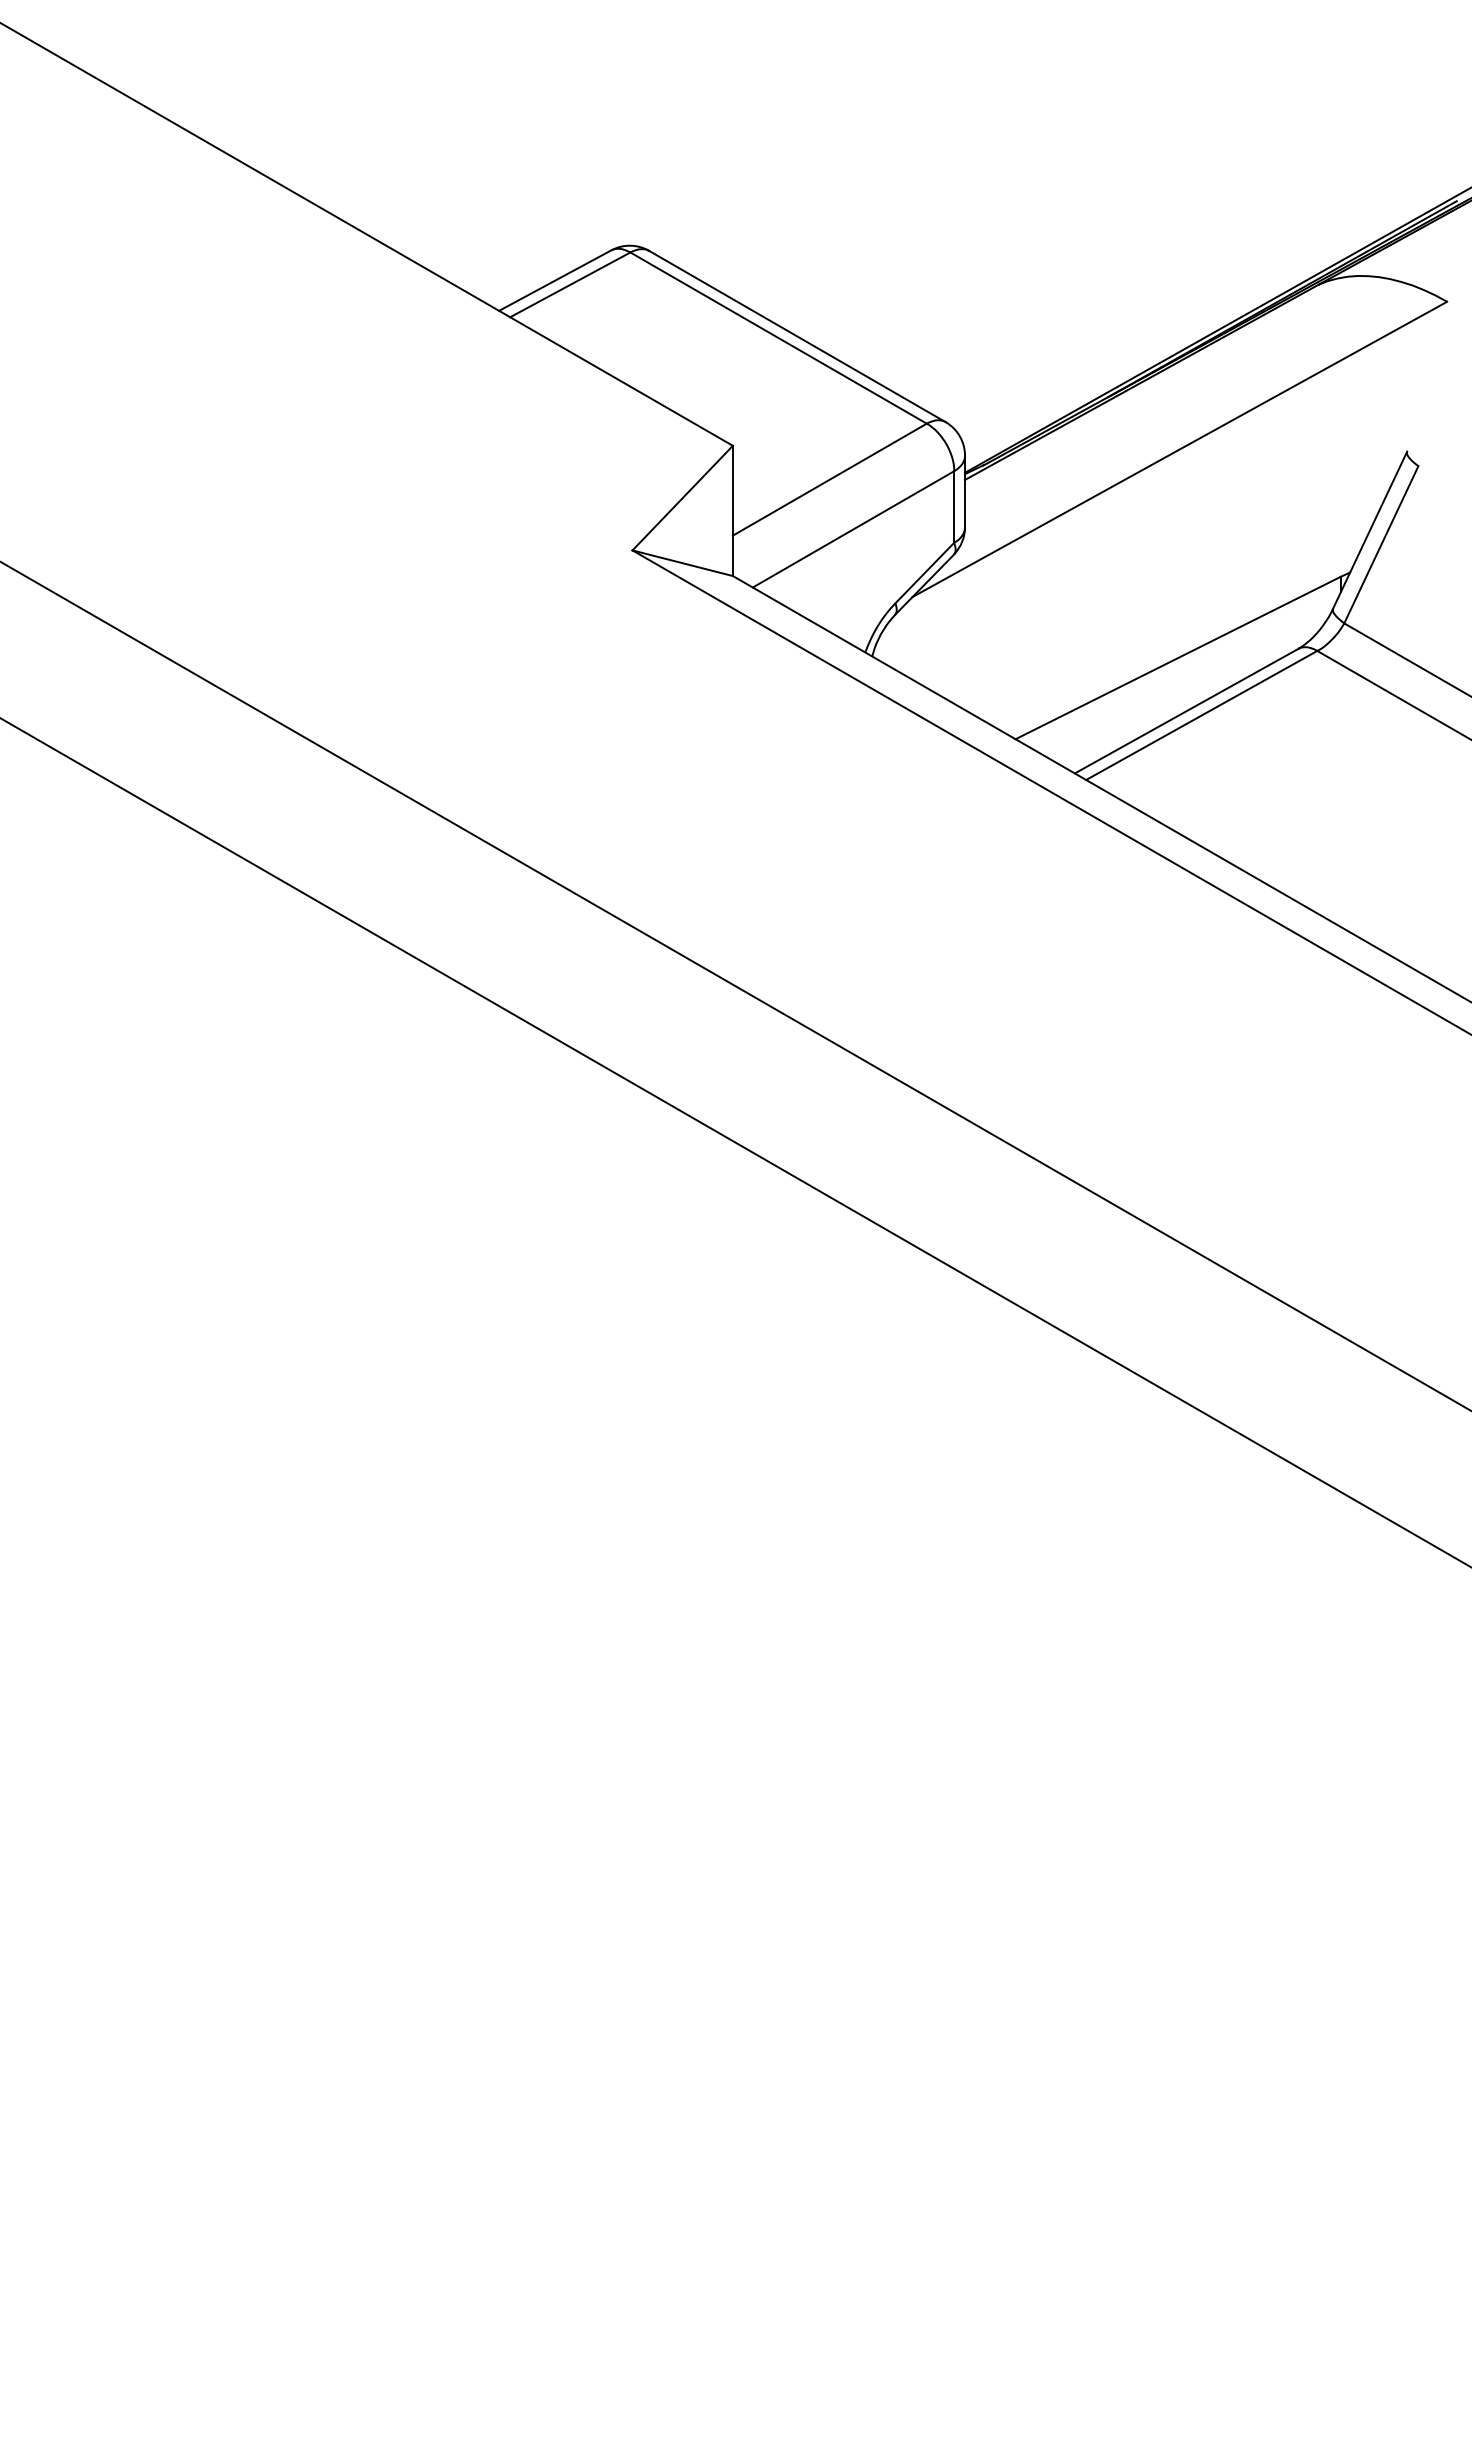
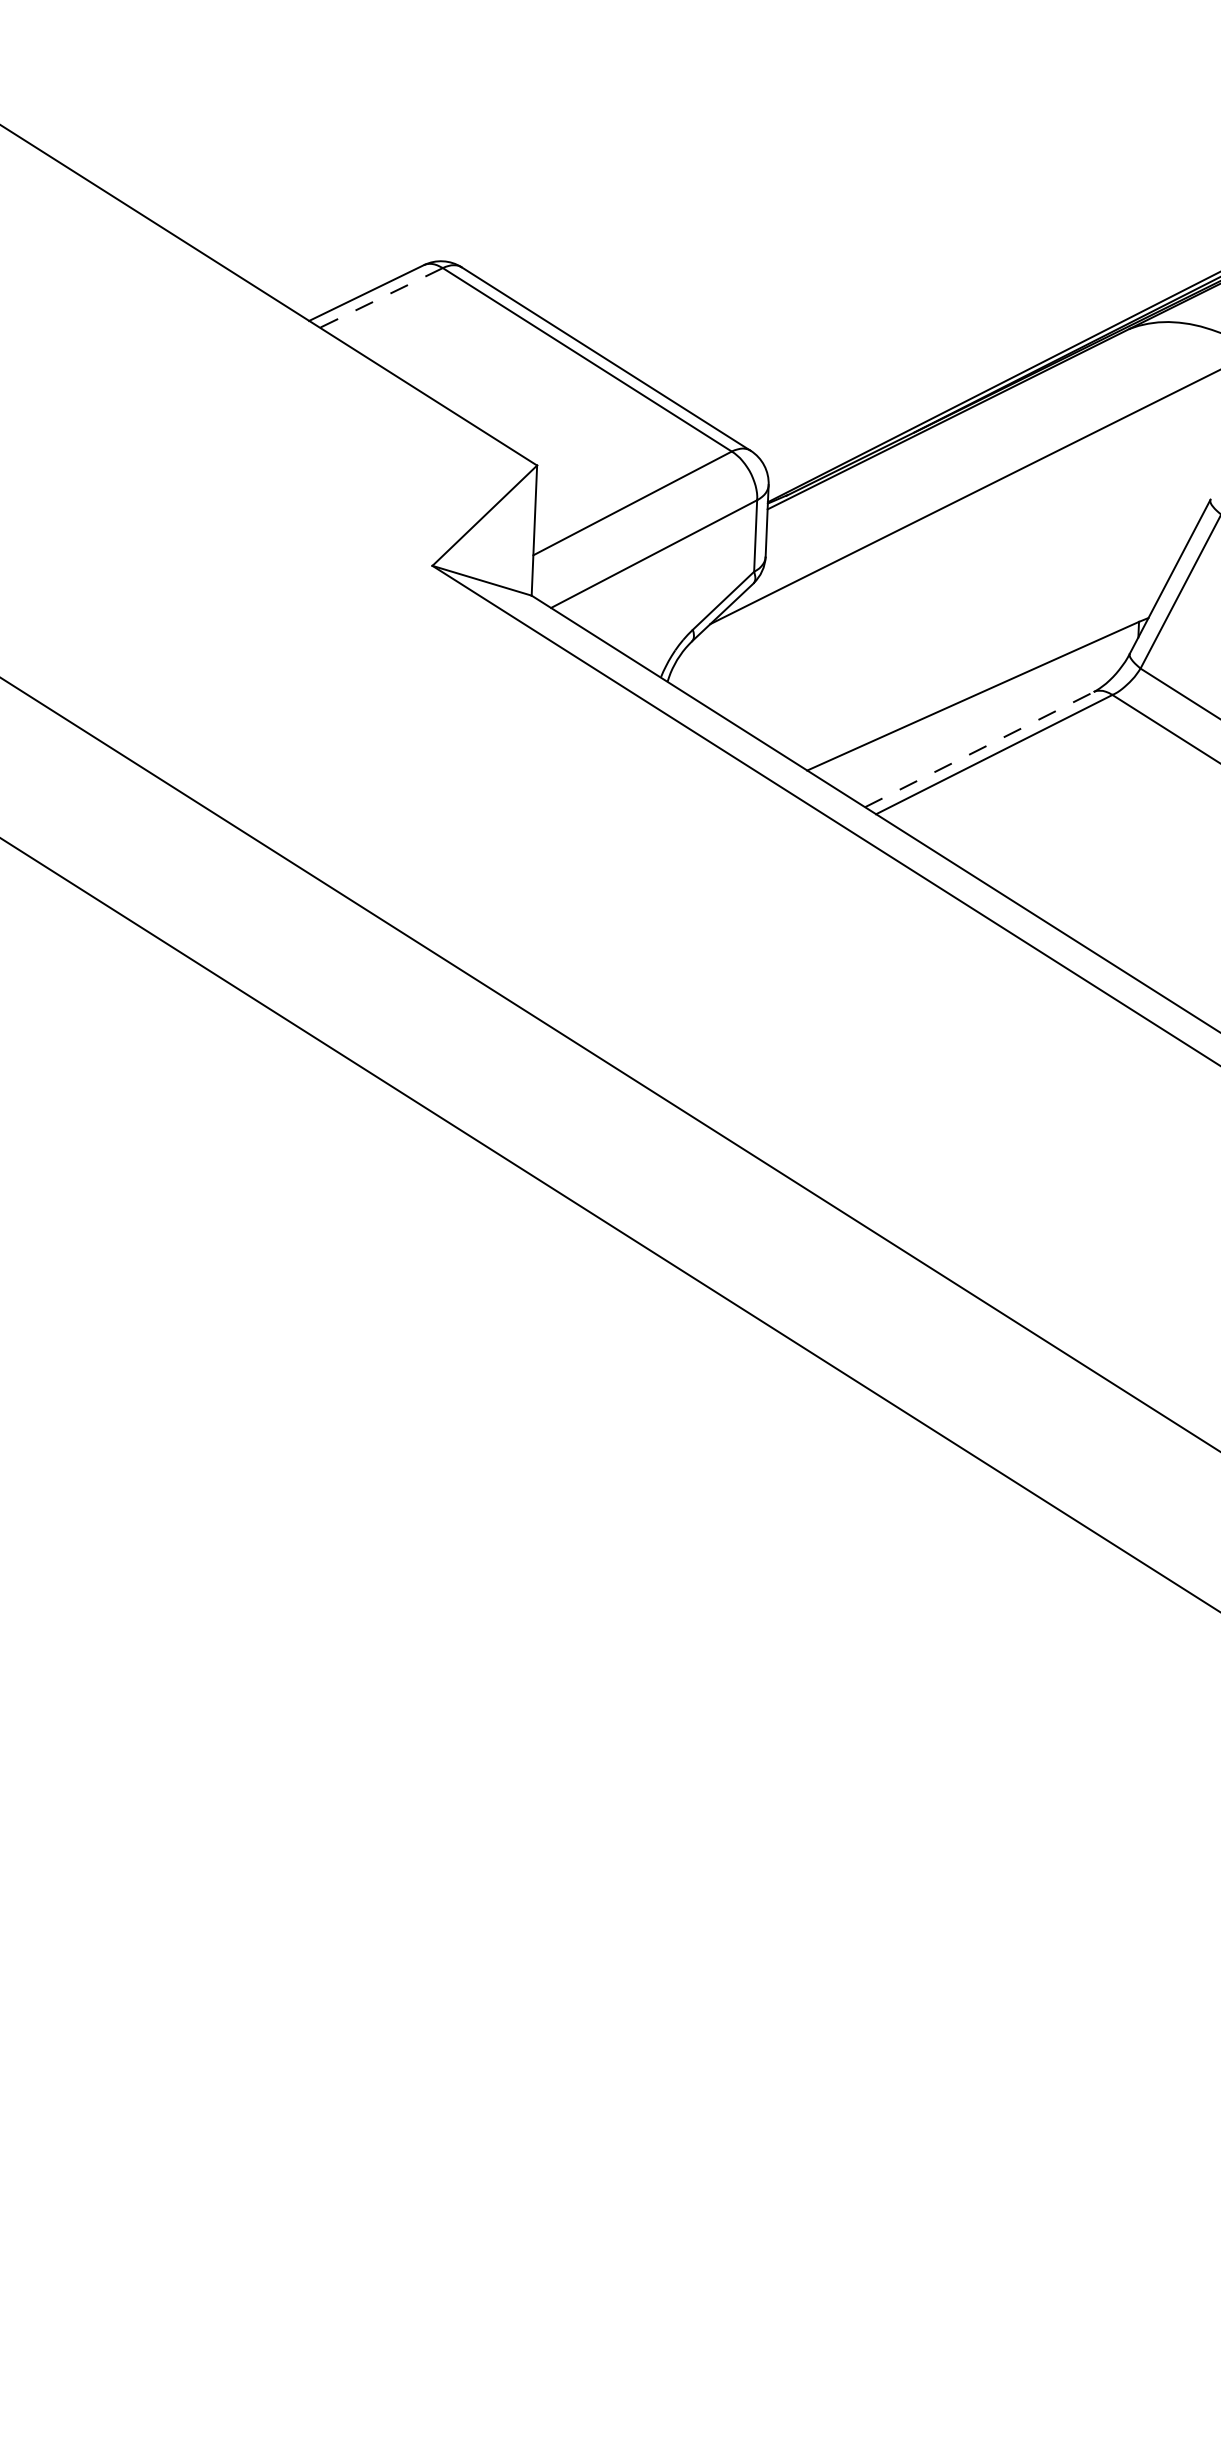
line: (569, 285) -> (380, 298), solid -> dashed
line: (1186, 711) -> (979, 749), solid -> dashed

